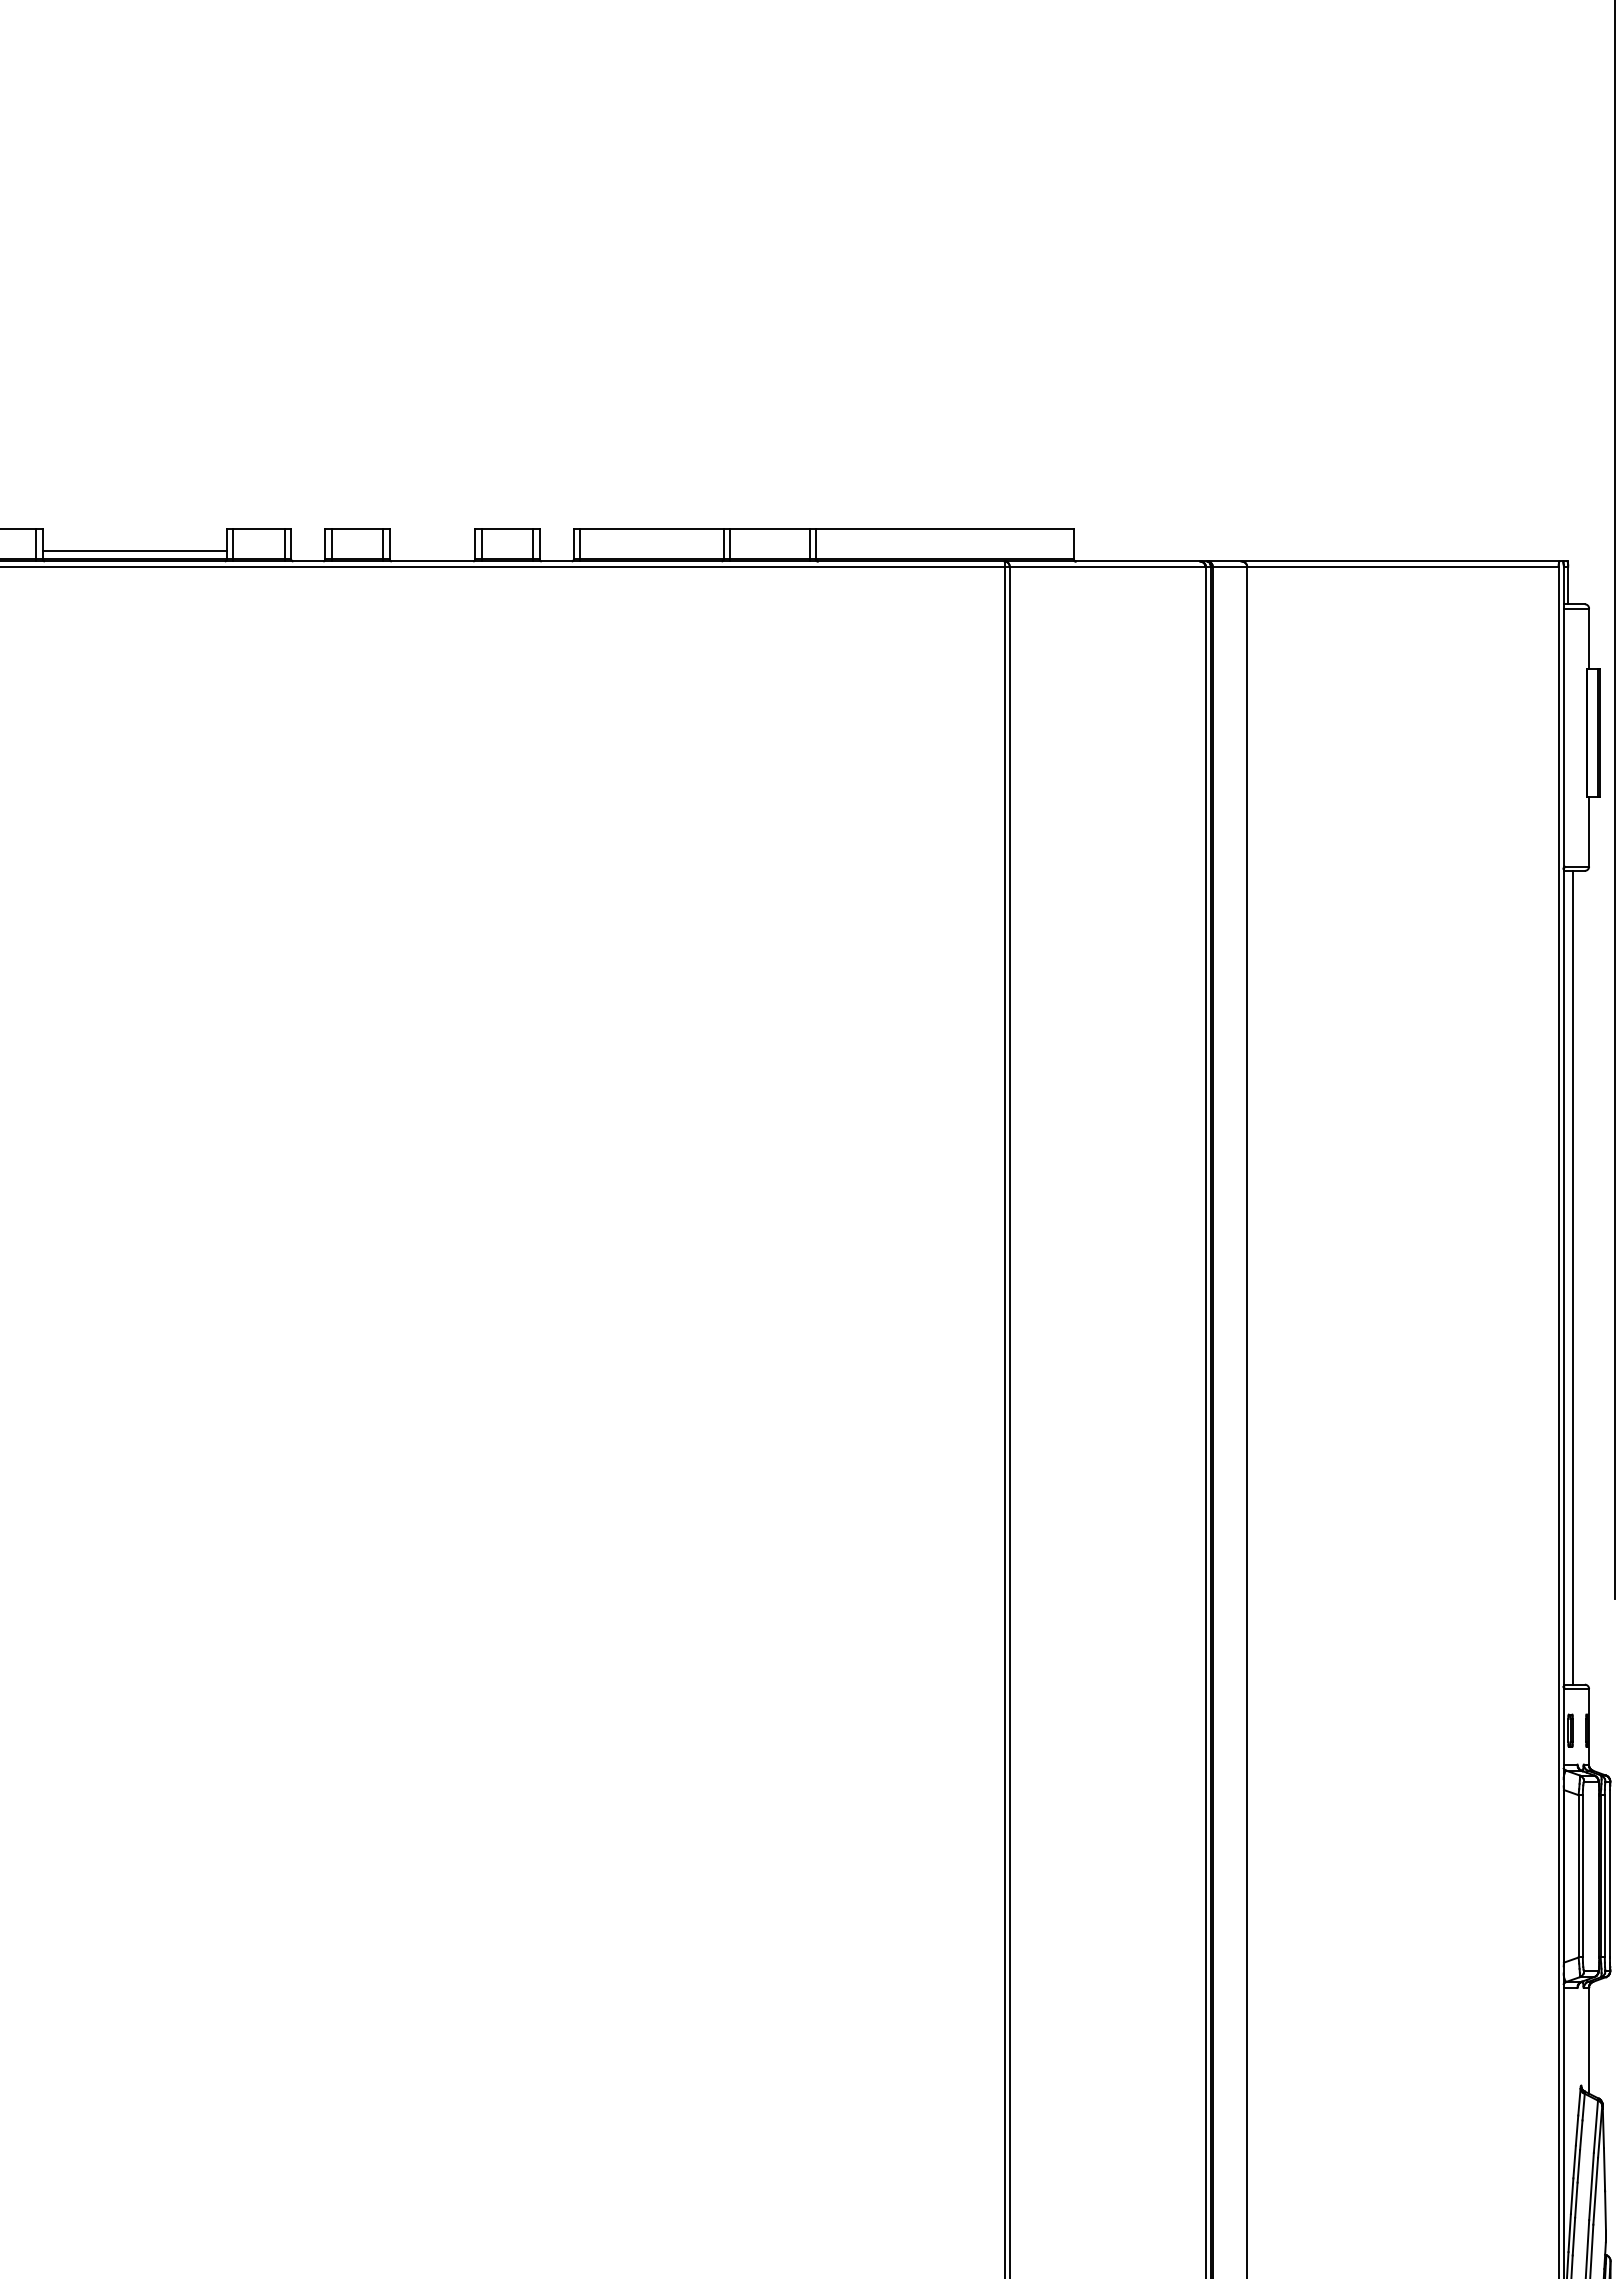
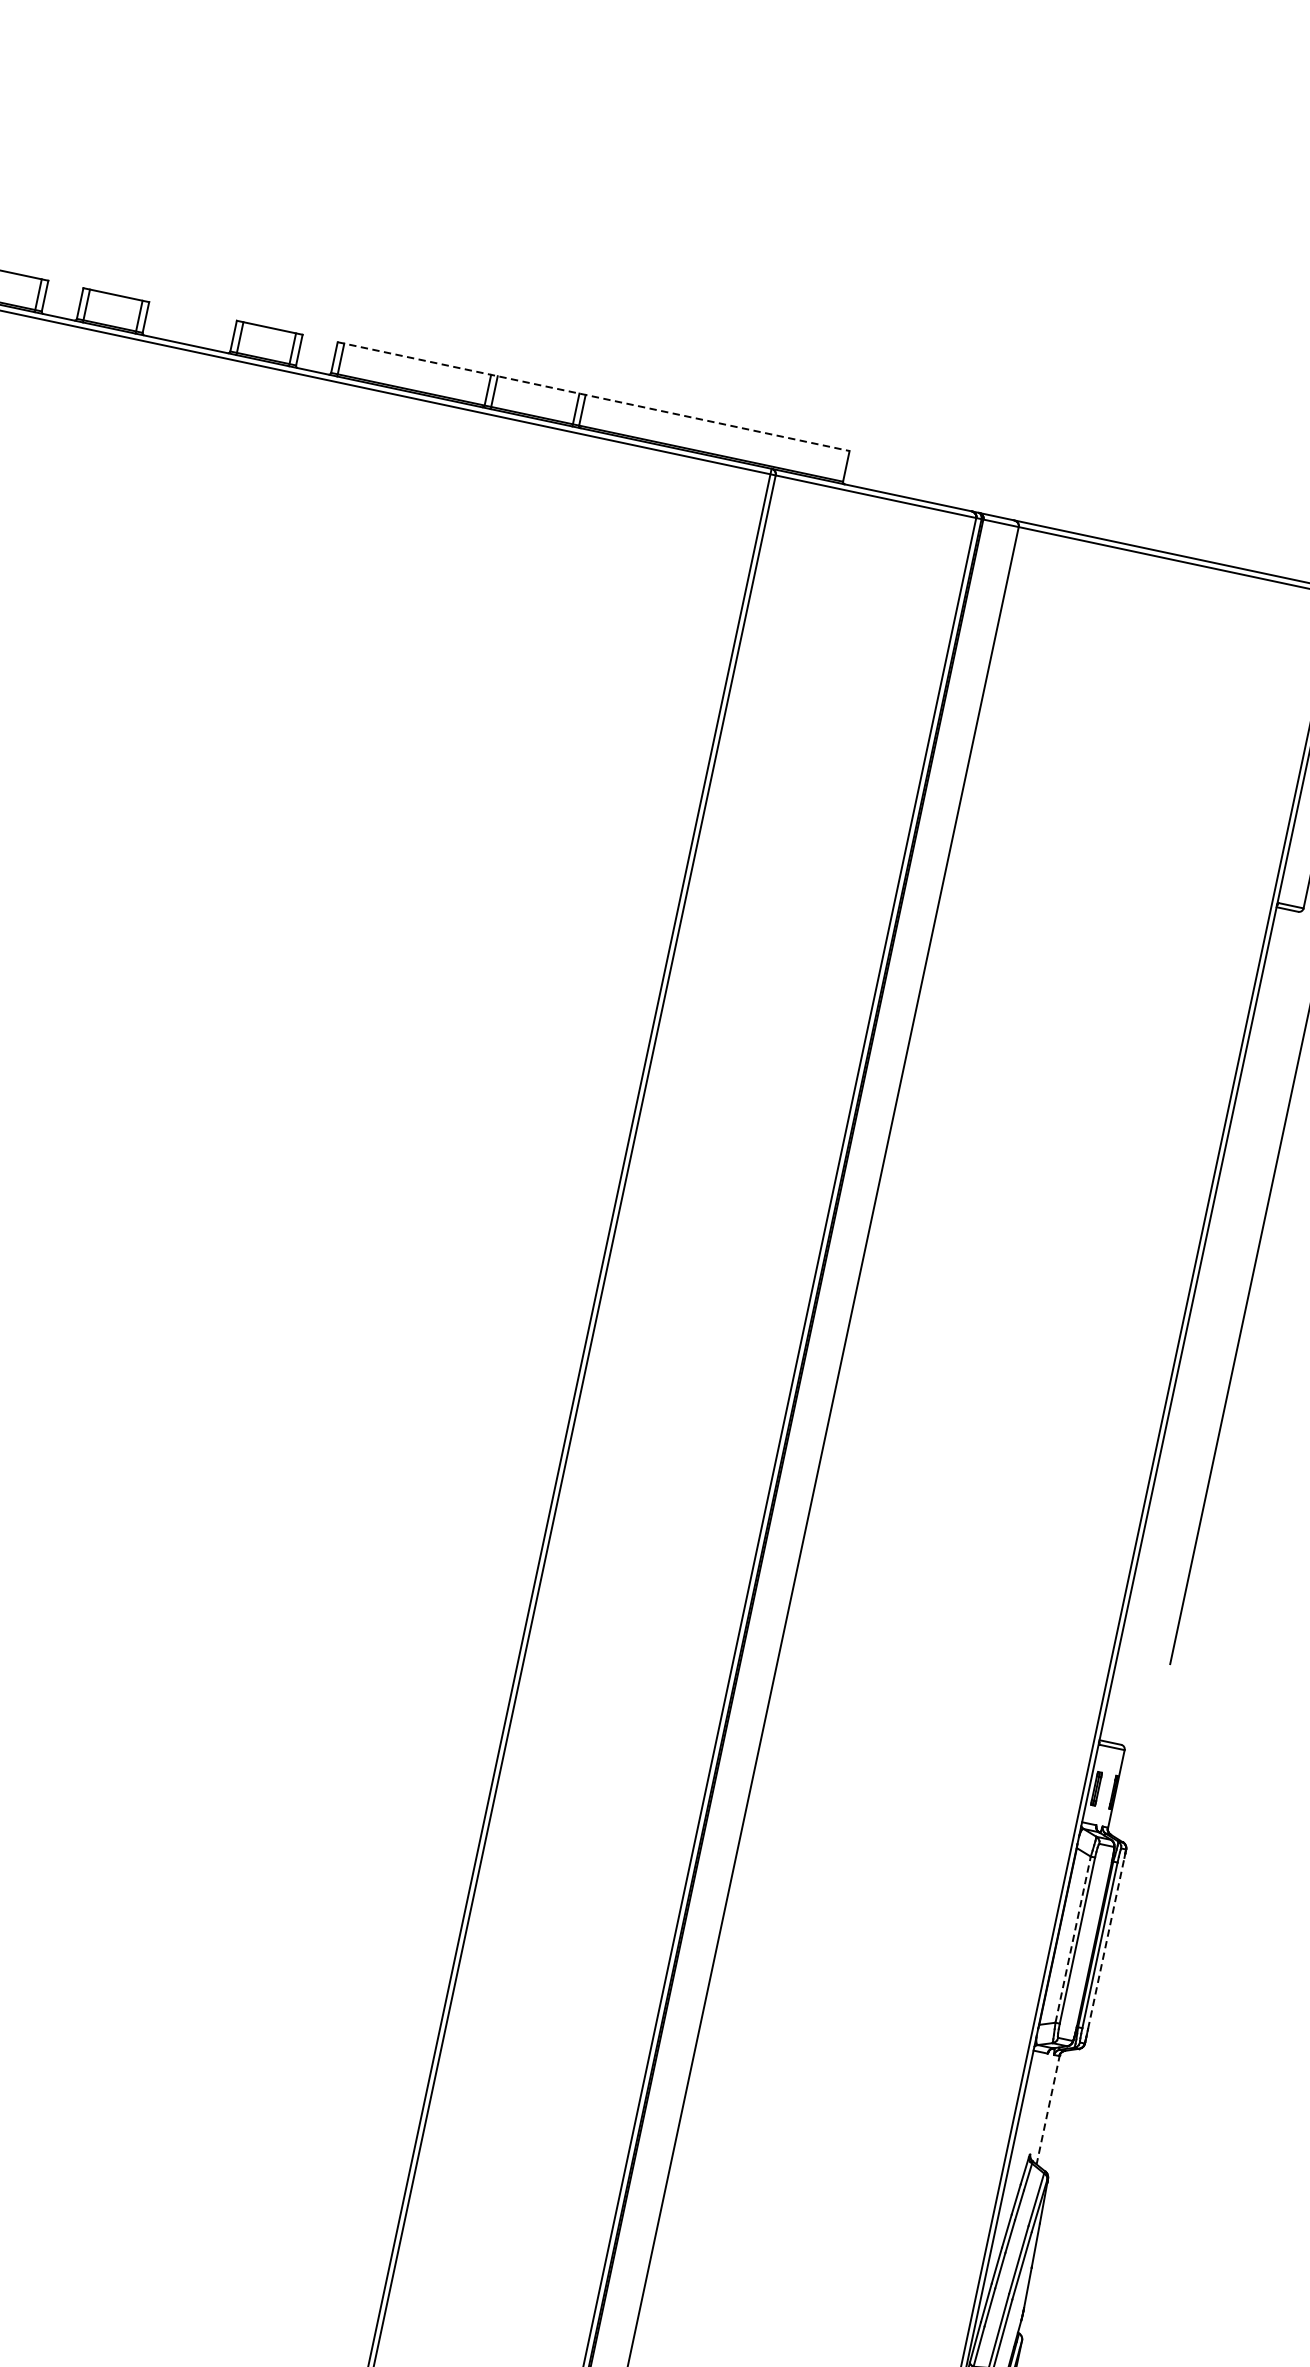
line: (823, 529) -> (593, 396), solid -> dashed
line: (1573, 1277) -> (1198, 1325), removed
line: (1610, 1873) -> (1106, 1943), solid -> dashed
line: (1578, 1875) -> (1073, 1938), solid -> dashed
line: (1589, 2039) -> (1048, 2109), solid -> dashed

